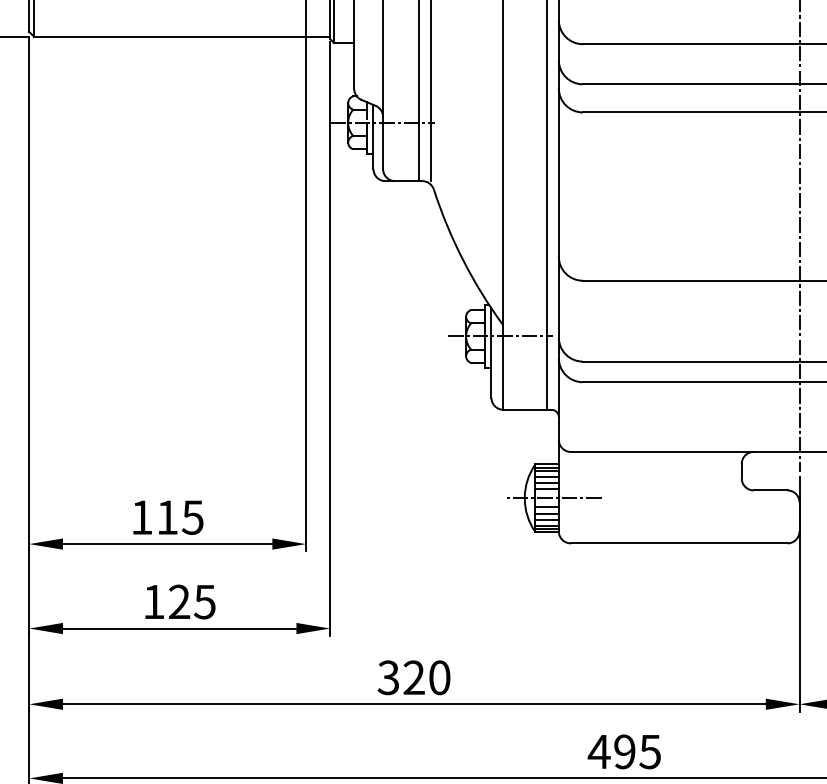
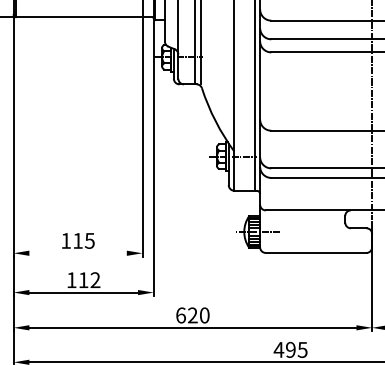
line: (166, 544) -> (77, 253), removed
text: (192, 602) -> (89, 280), 125 -> 112
text: (387, 677) -> (180, 315), 320 -> 620

